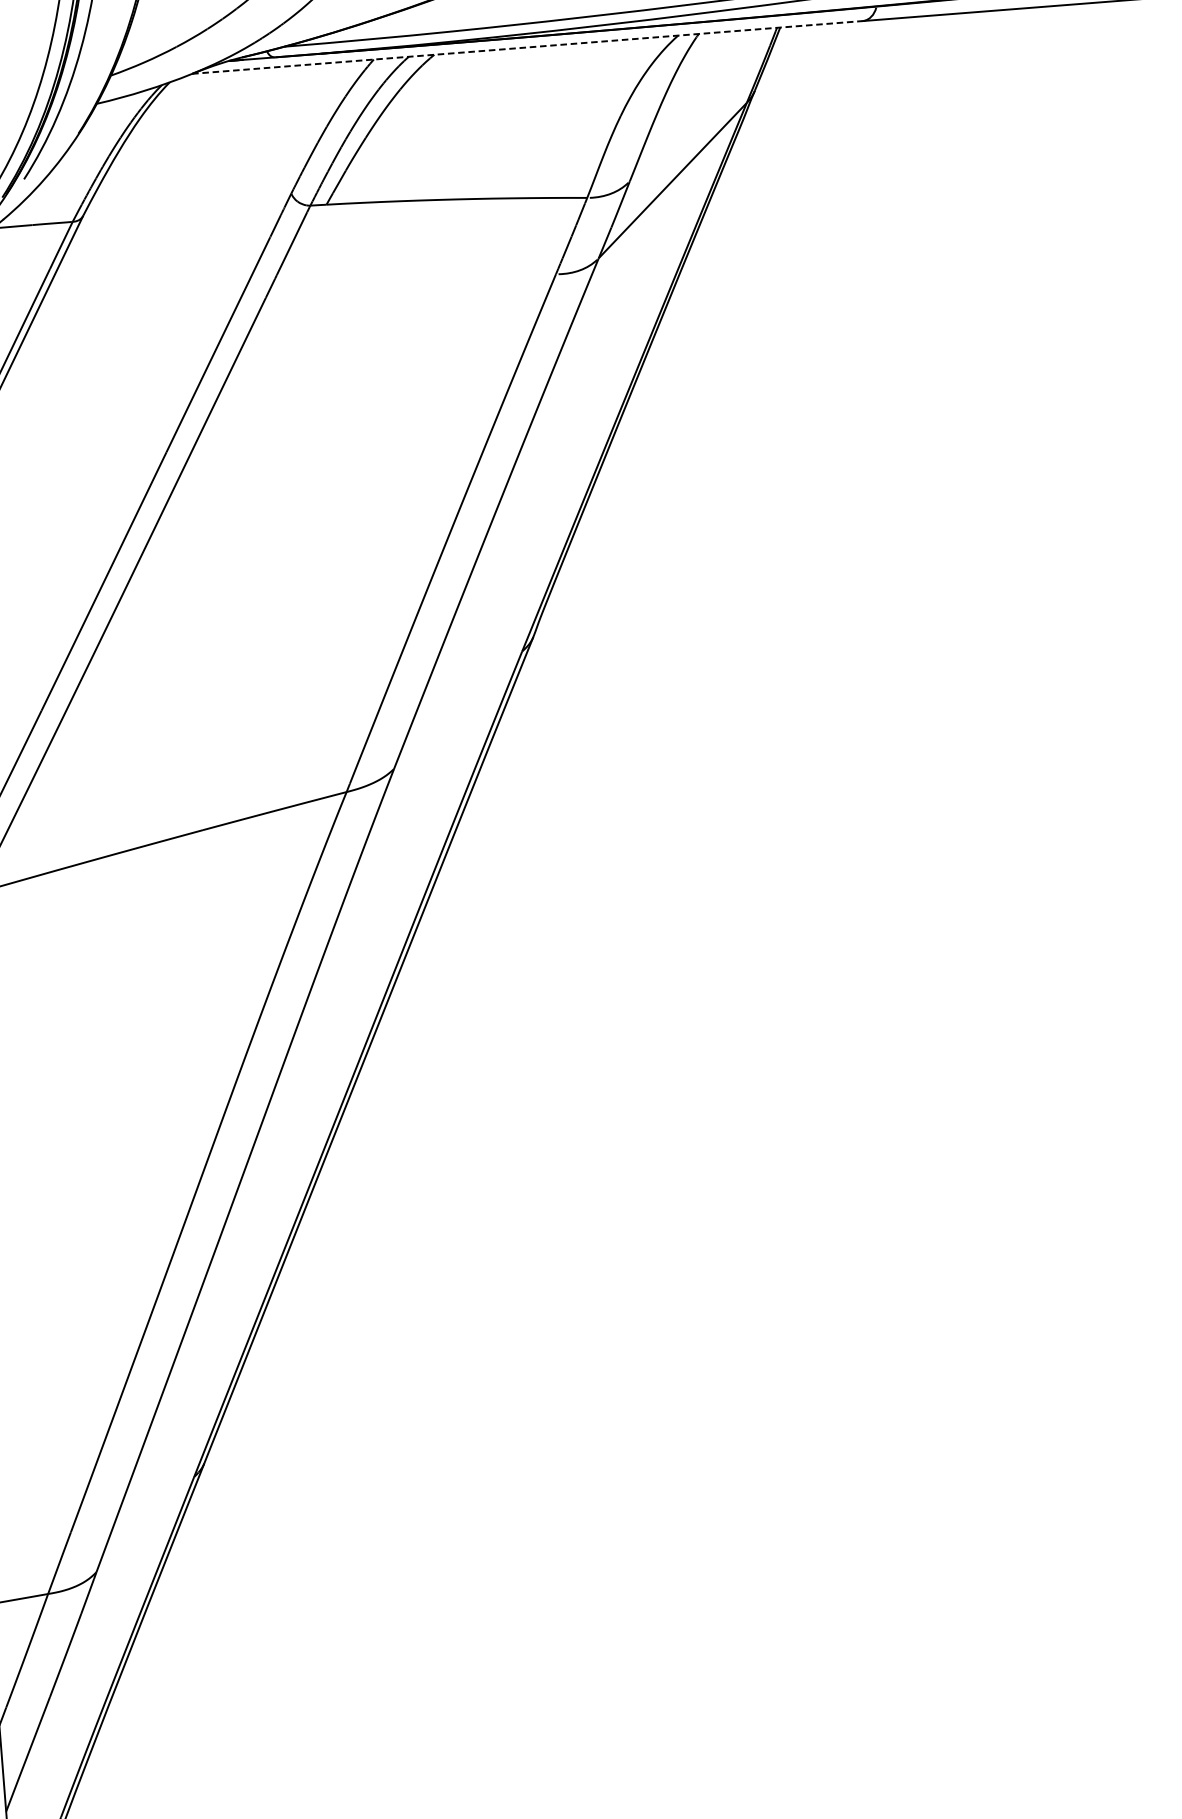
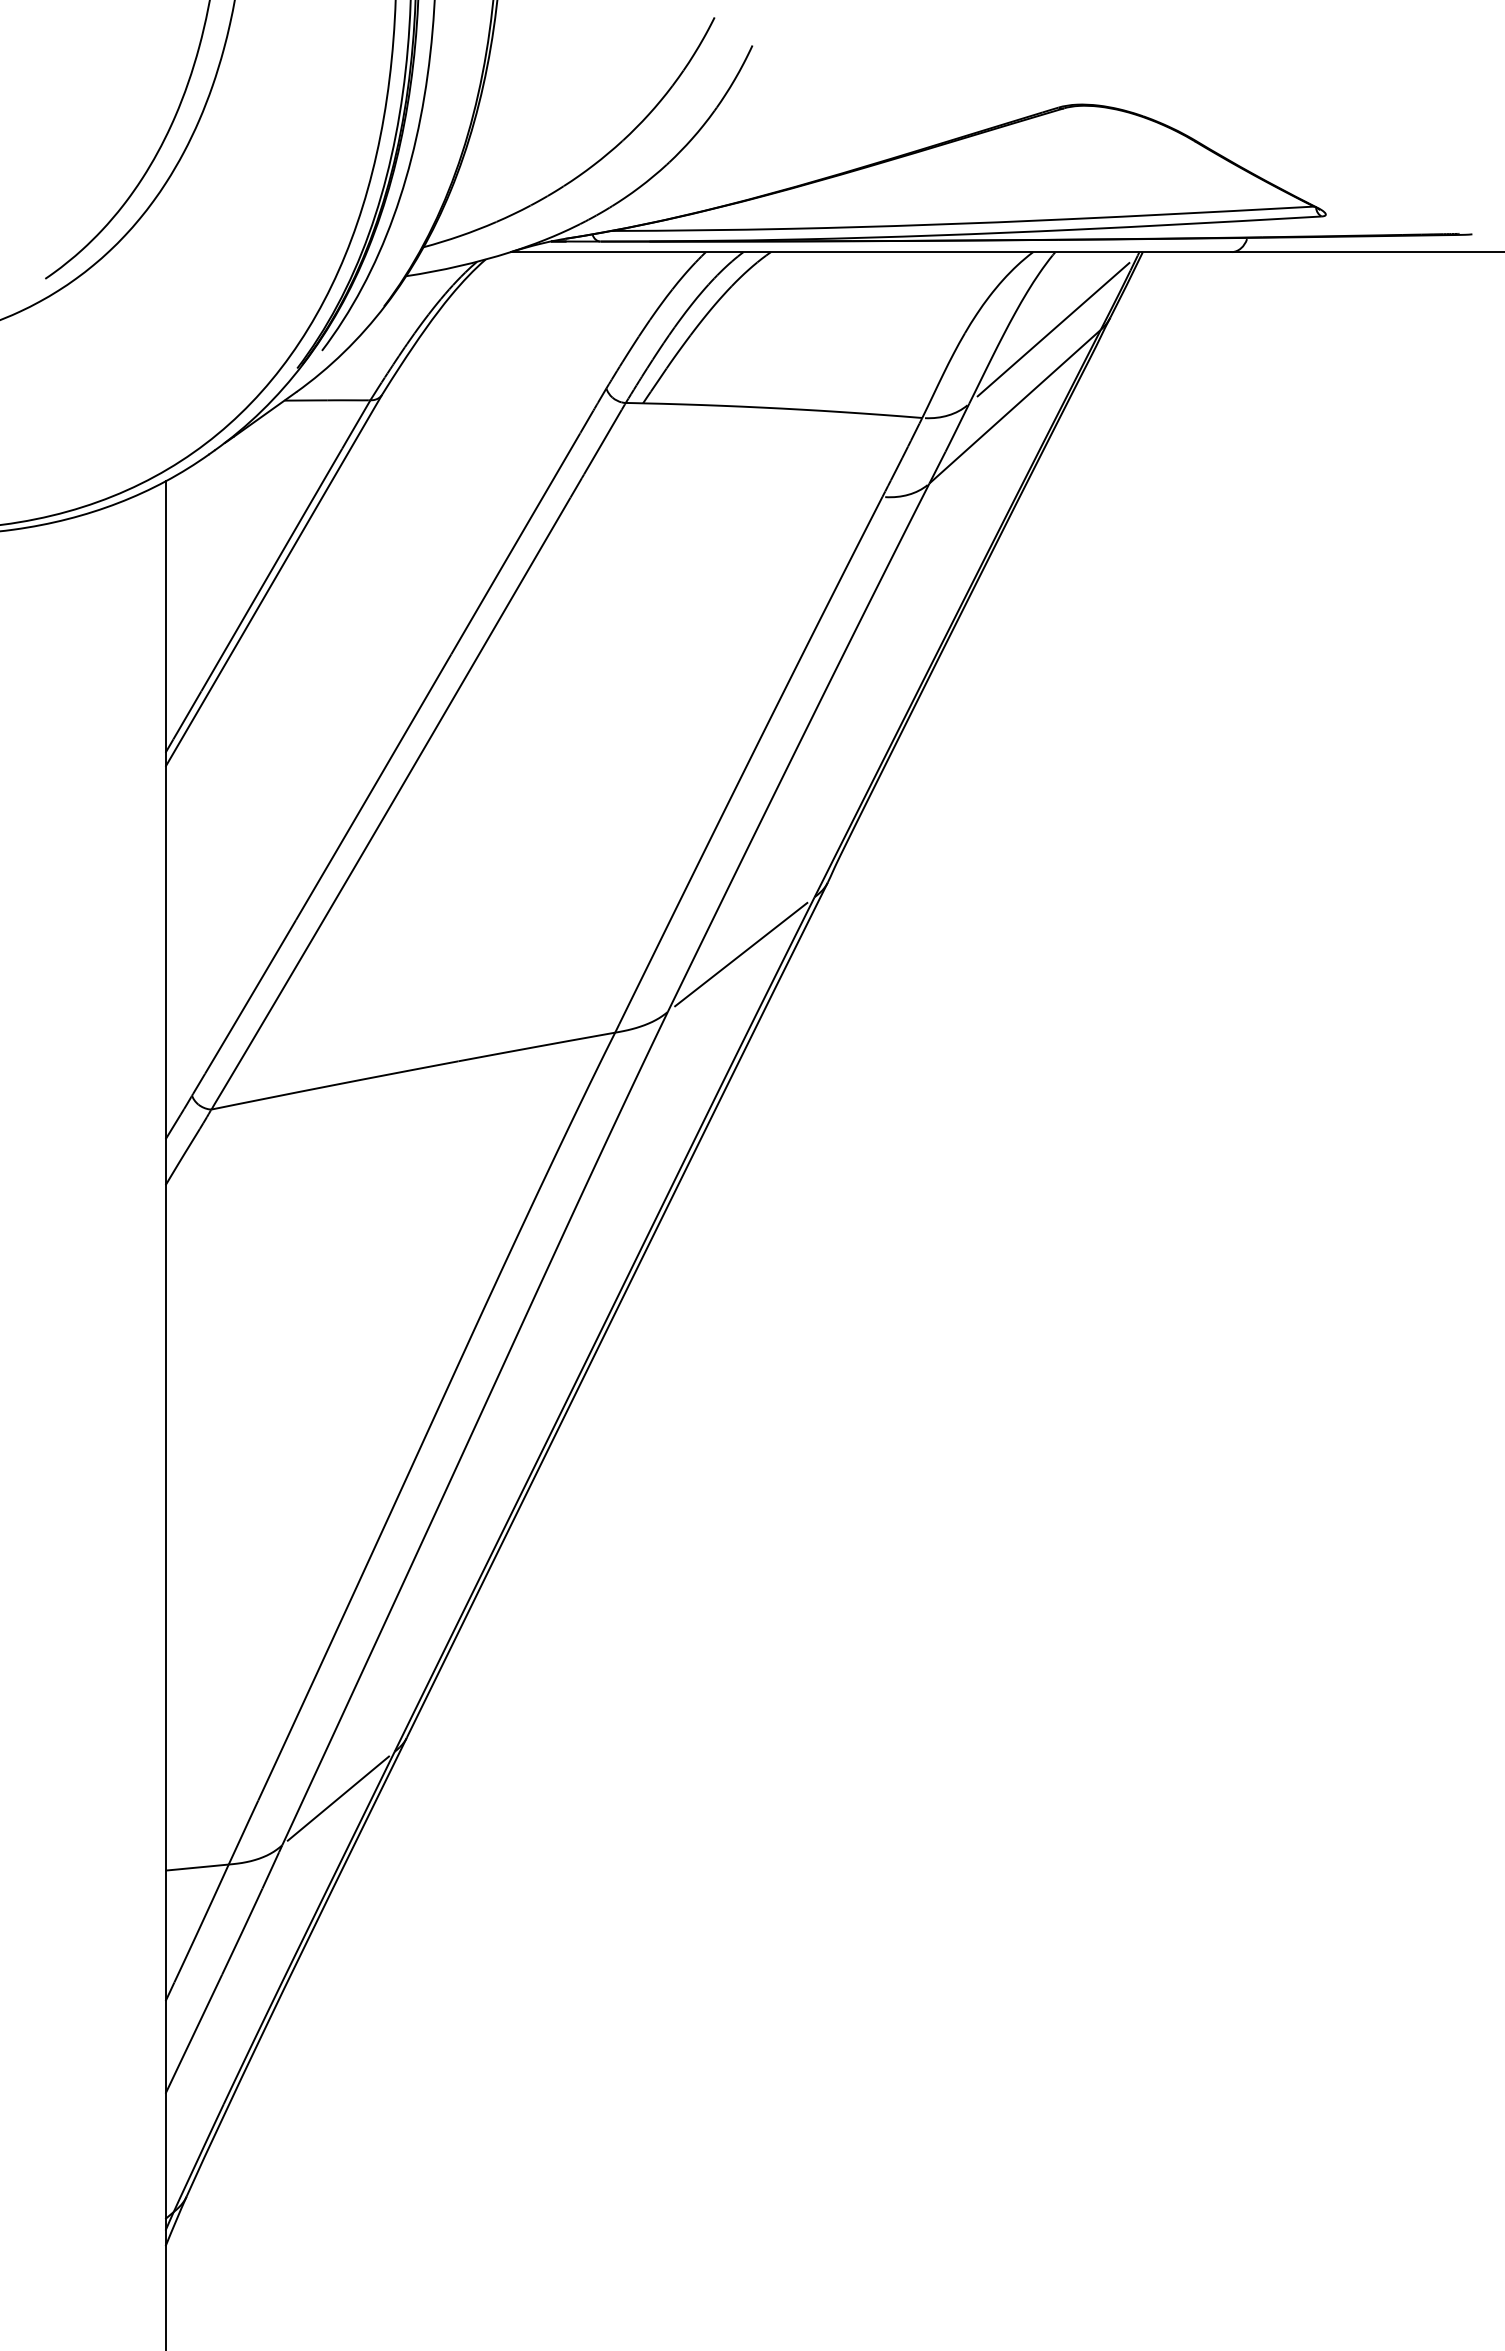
line: (527, 47) -> (871, 252), dashed -> solid
line: (702, 106) -> (1053, 329), added
line: (458, 710) -> (741, 954), added
line: (145, 1524) -> (338, 1798), added

